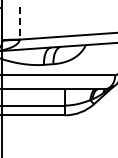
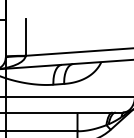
line: (19, 23) -> (25, 37), dashed -> solid

